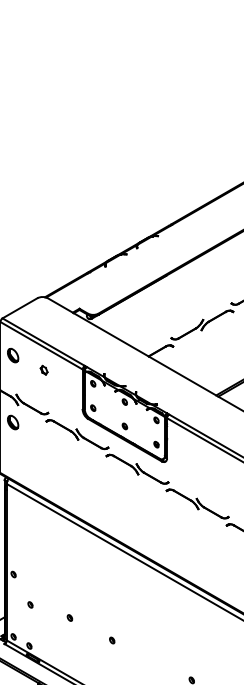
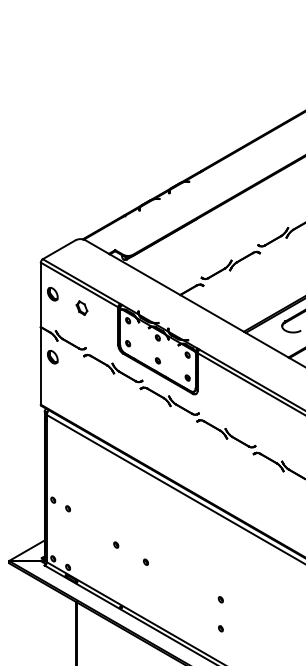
part: (43, 369) -> (81, 307), size x1.67
part: (29, 604) -> (67, 508), moved
part: (70, 617) -> (116, 544), moved

